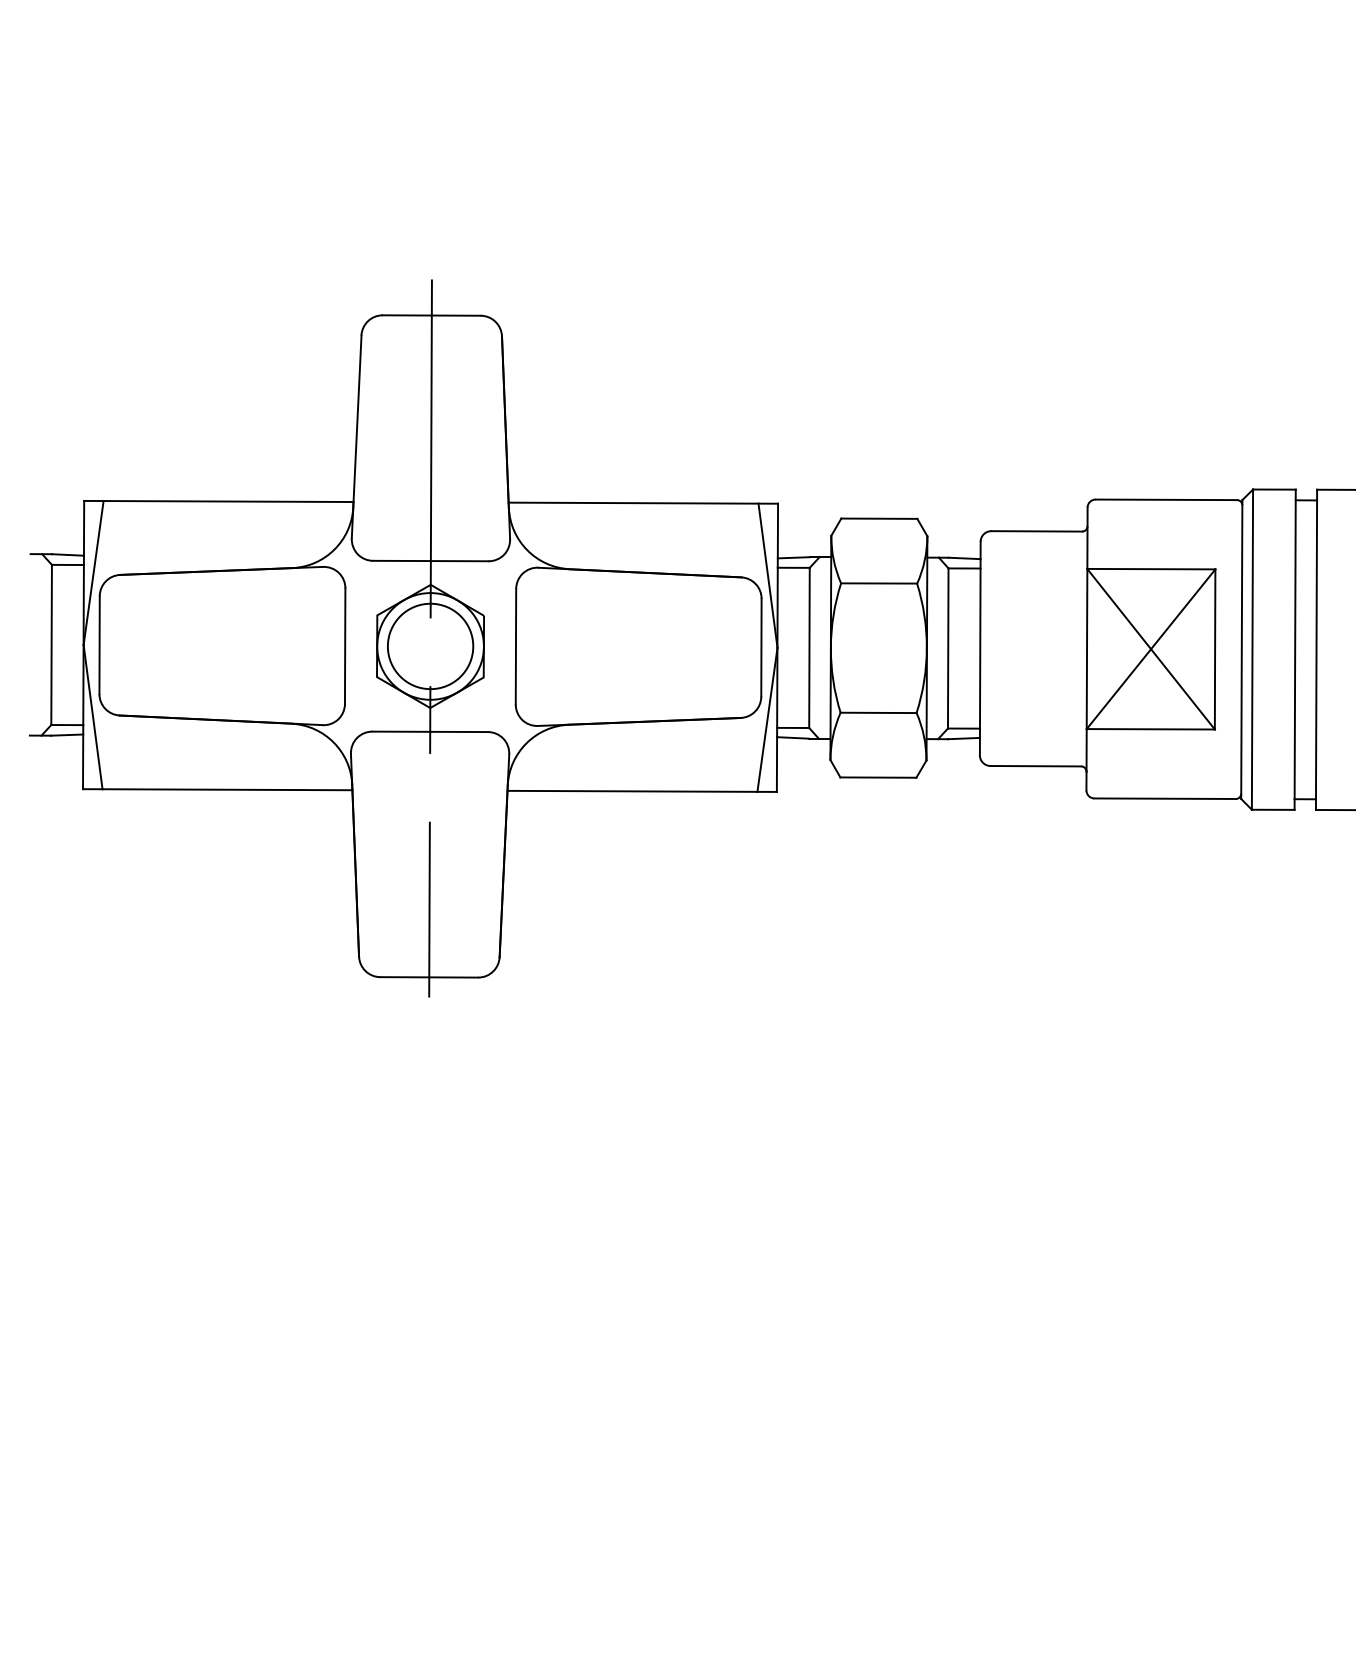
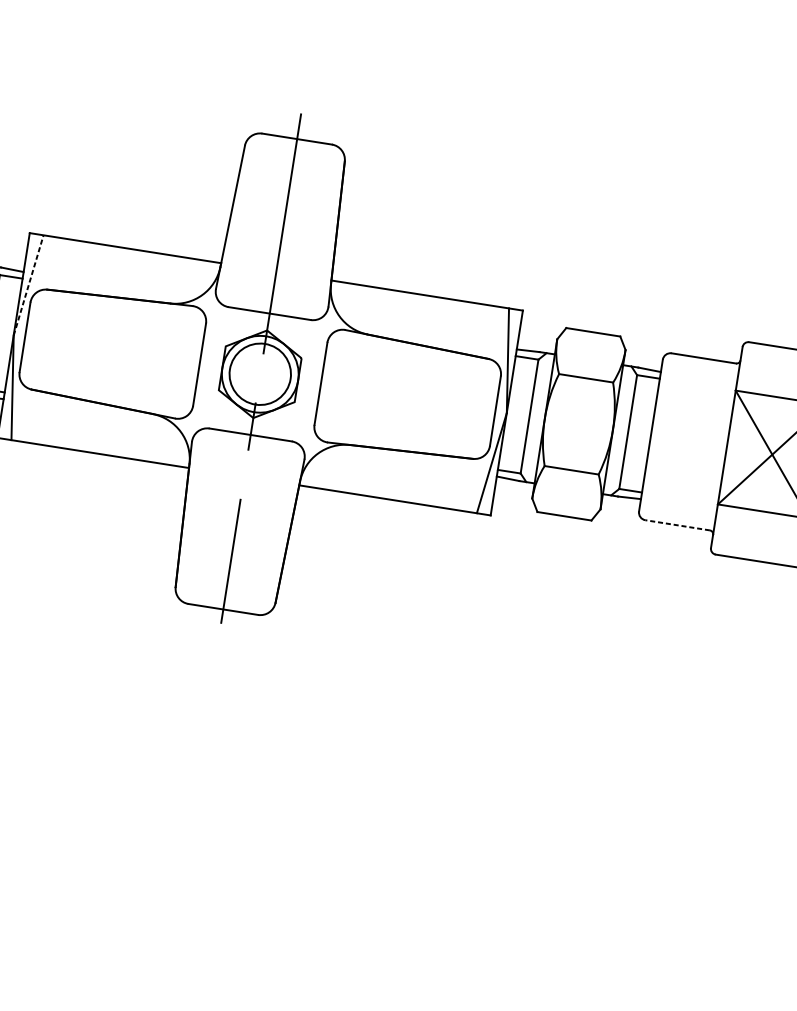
line: (93, 573) -> (28, 285), solid -> dashed
line: (1035, 766) -> (677, 525), solid -> dashed

